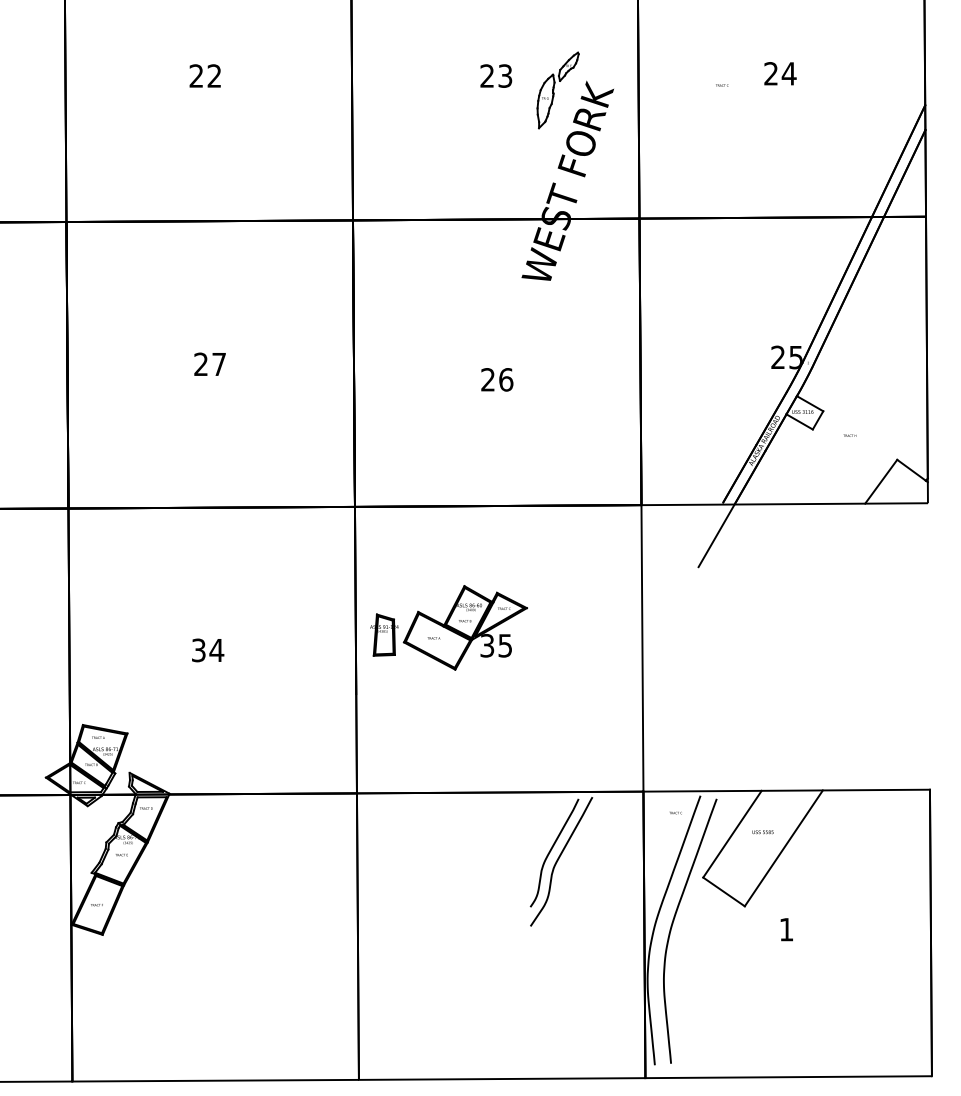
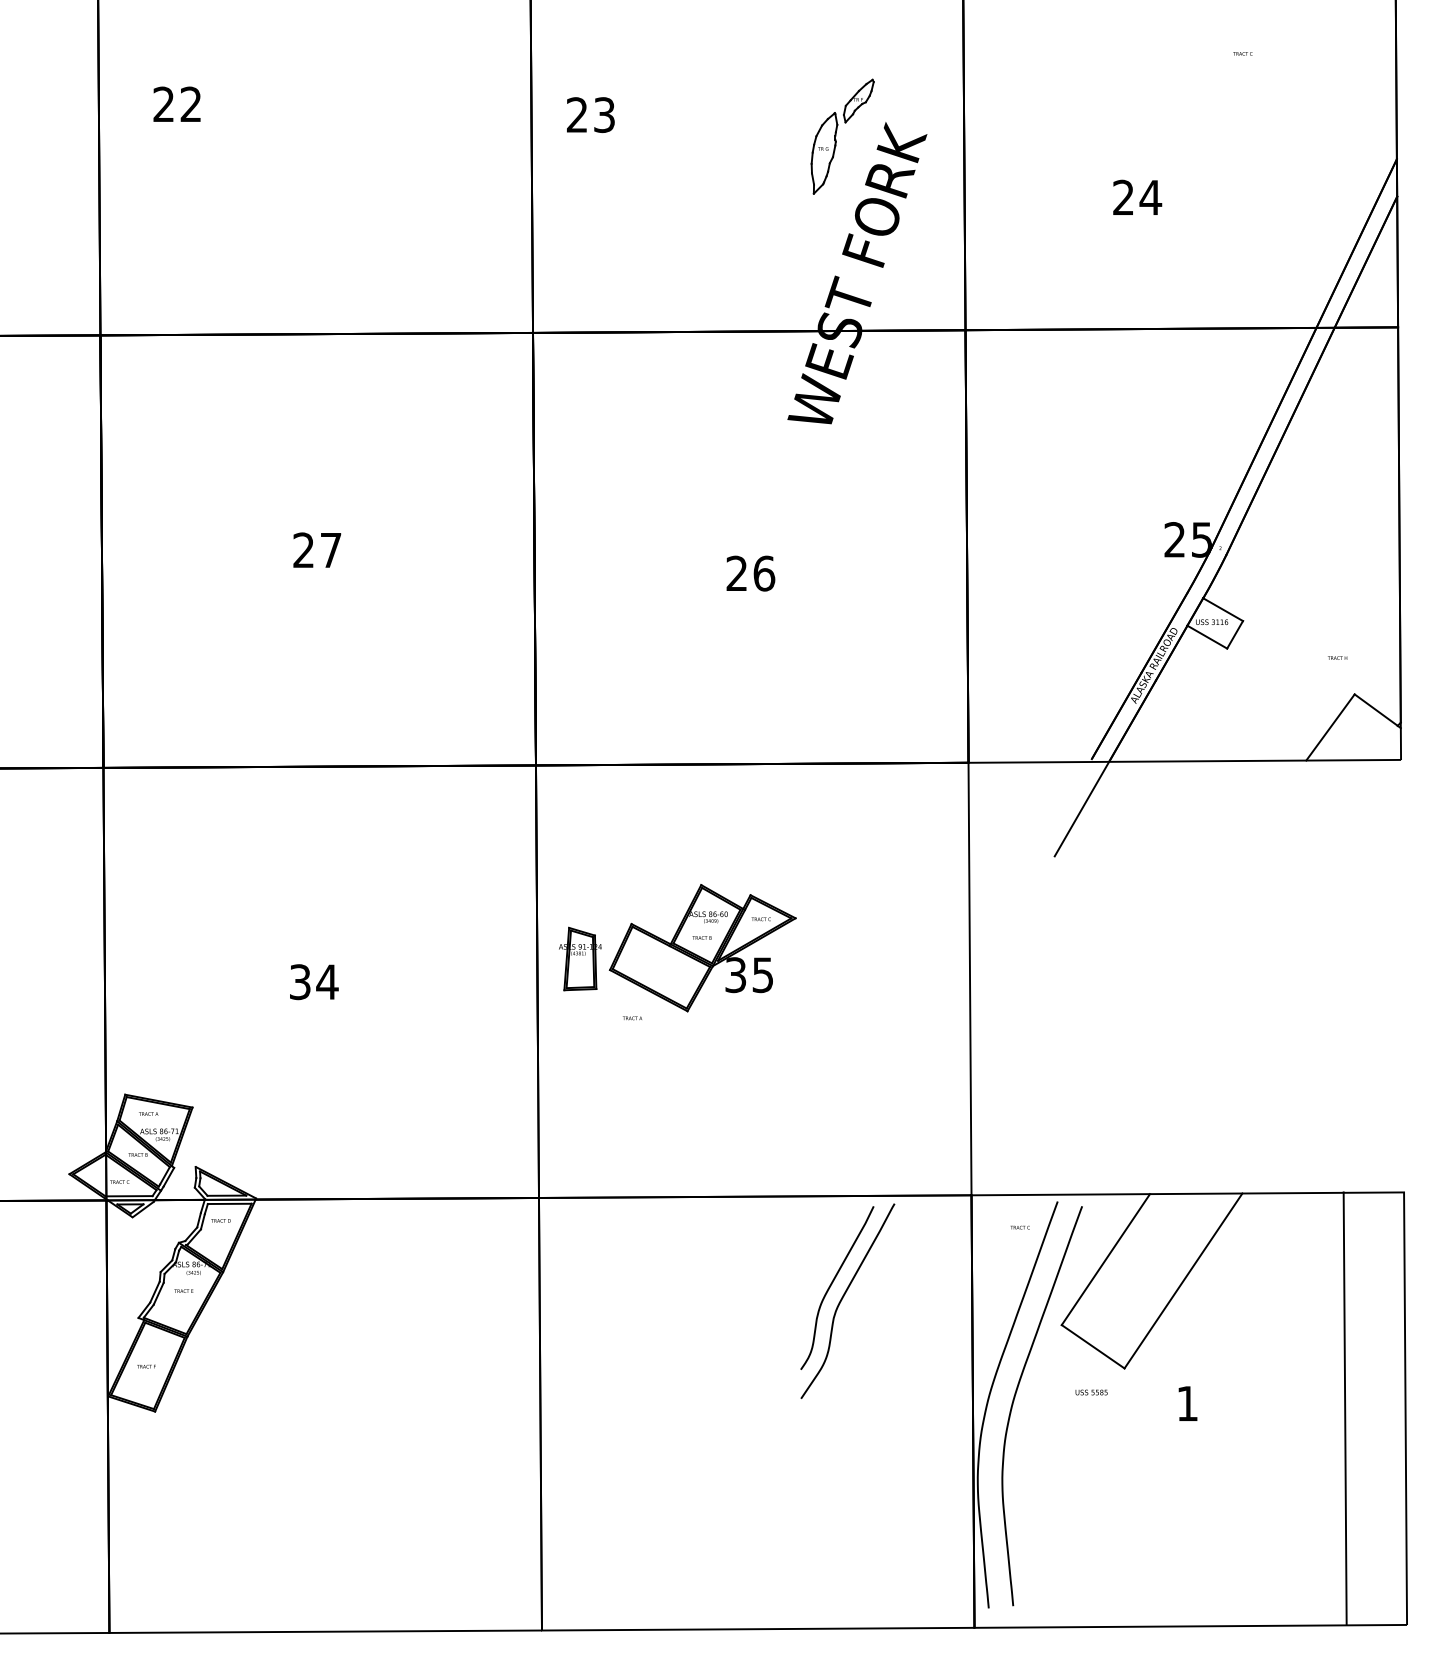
text: (780, 73) -> (1137, 197), moved
text: (204, 75) -> (175, 103), moved
text: (496, 75) -> (591, 114), moved
text: (722, 85) -> (1243, 53), moved
text: (849, 435) -> (1336, 657), moved
text: (433, 638) -> (631, 1018), moved
text: (762, 832) -> (1090, 1392), moved
line: (930, 932) -> (1344, 1407), moved

